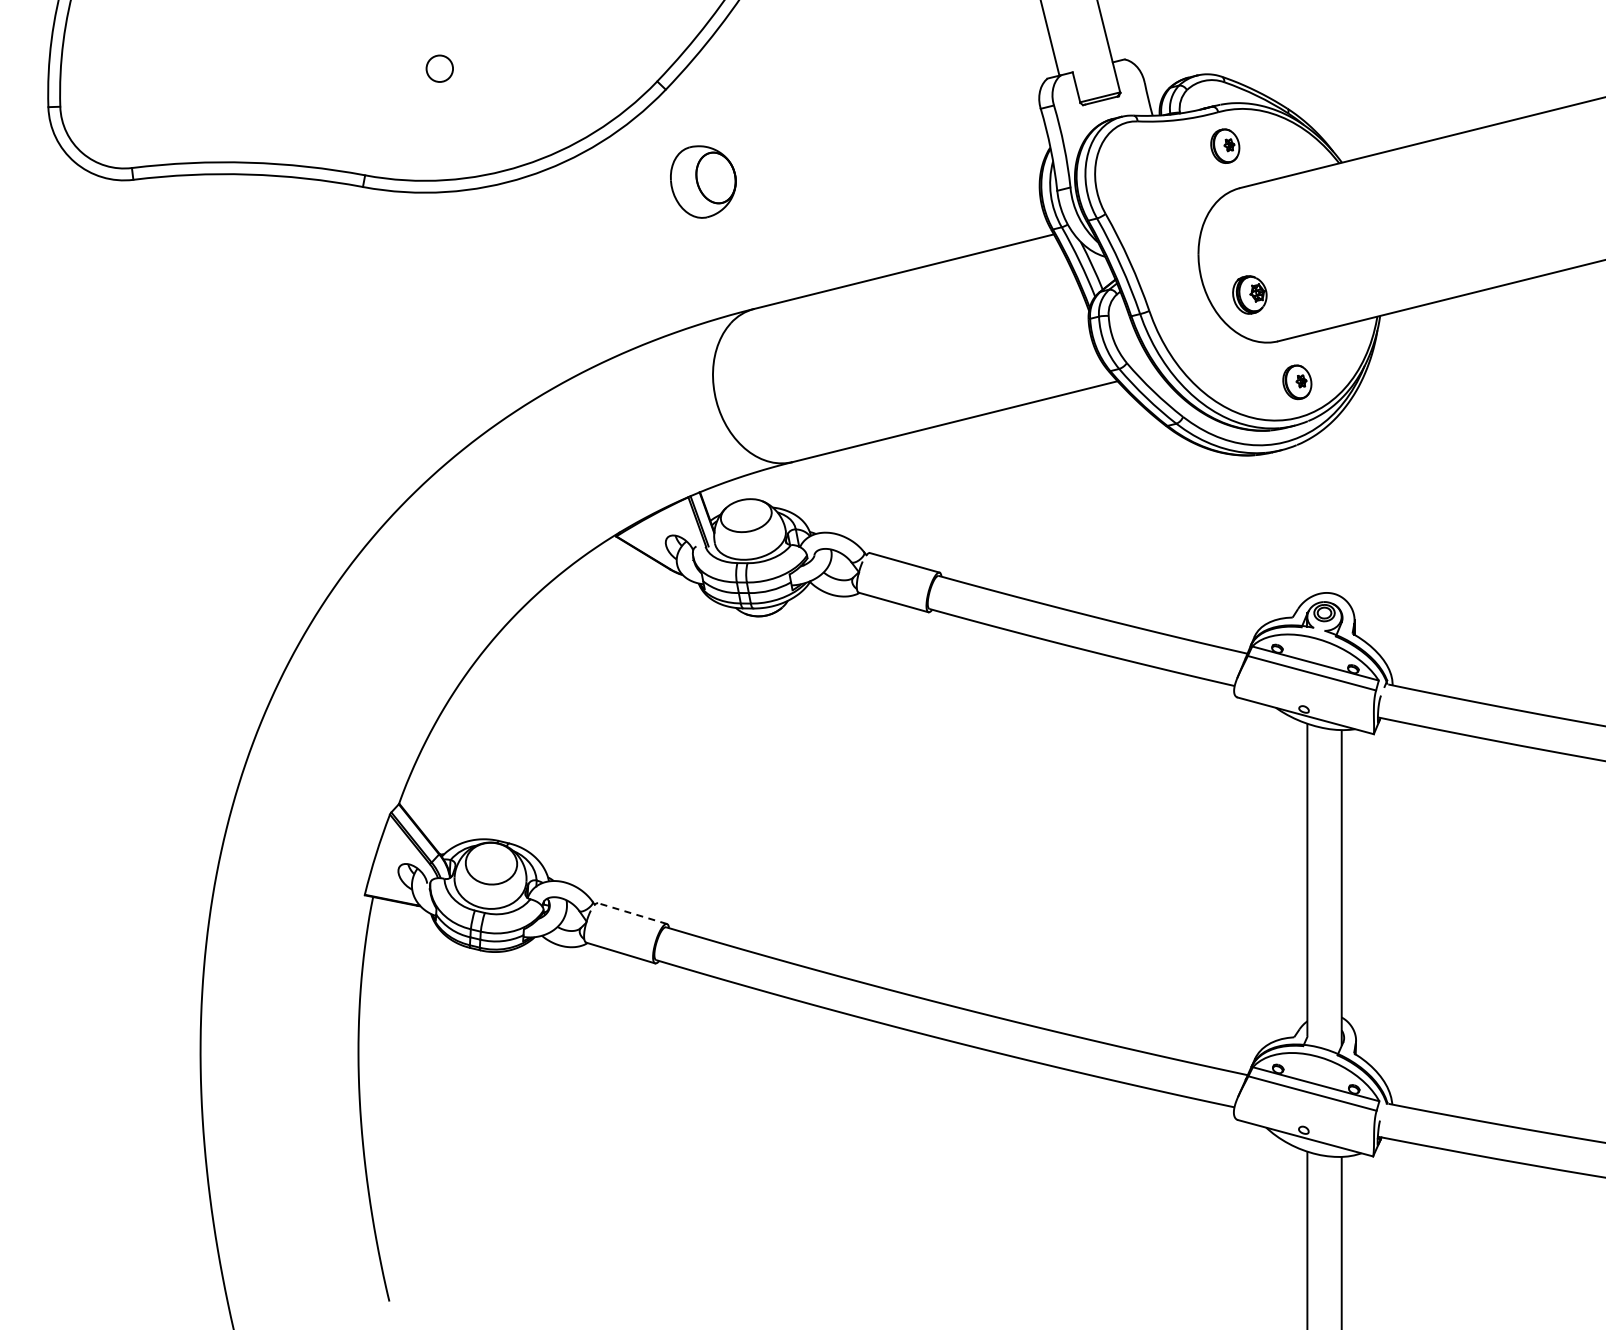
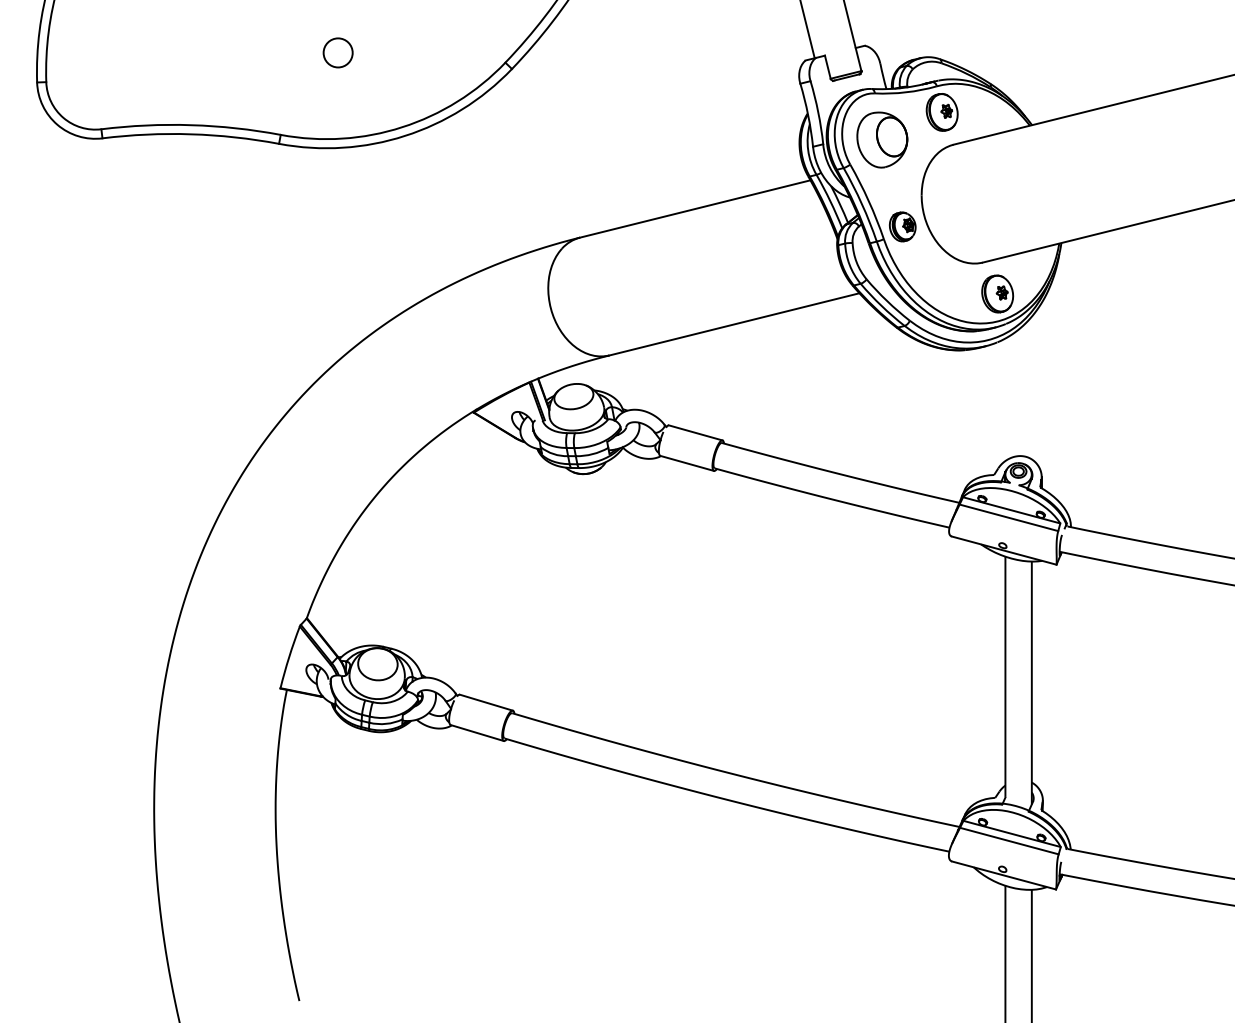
circle: (439, 68) -> (337, 52), size x1.43
part: (1225, 146) -> (942, 112), size x1.43
part: (703, 181) -> (882, 139), moved
part: (1249, 294) -> (902, 226), moved
part: (1297, 382) -> (997, 294), size x1.43
line: (632, 913) -> (486, 702), dashed -> solid

